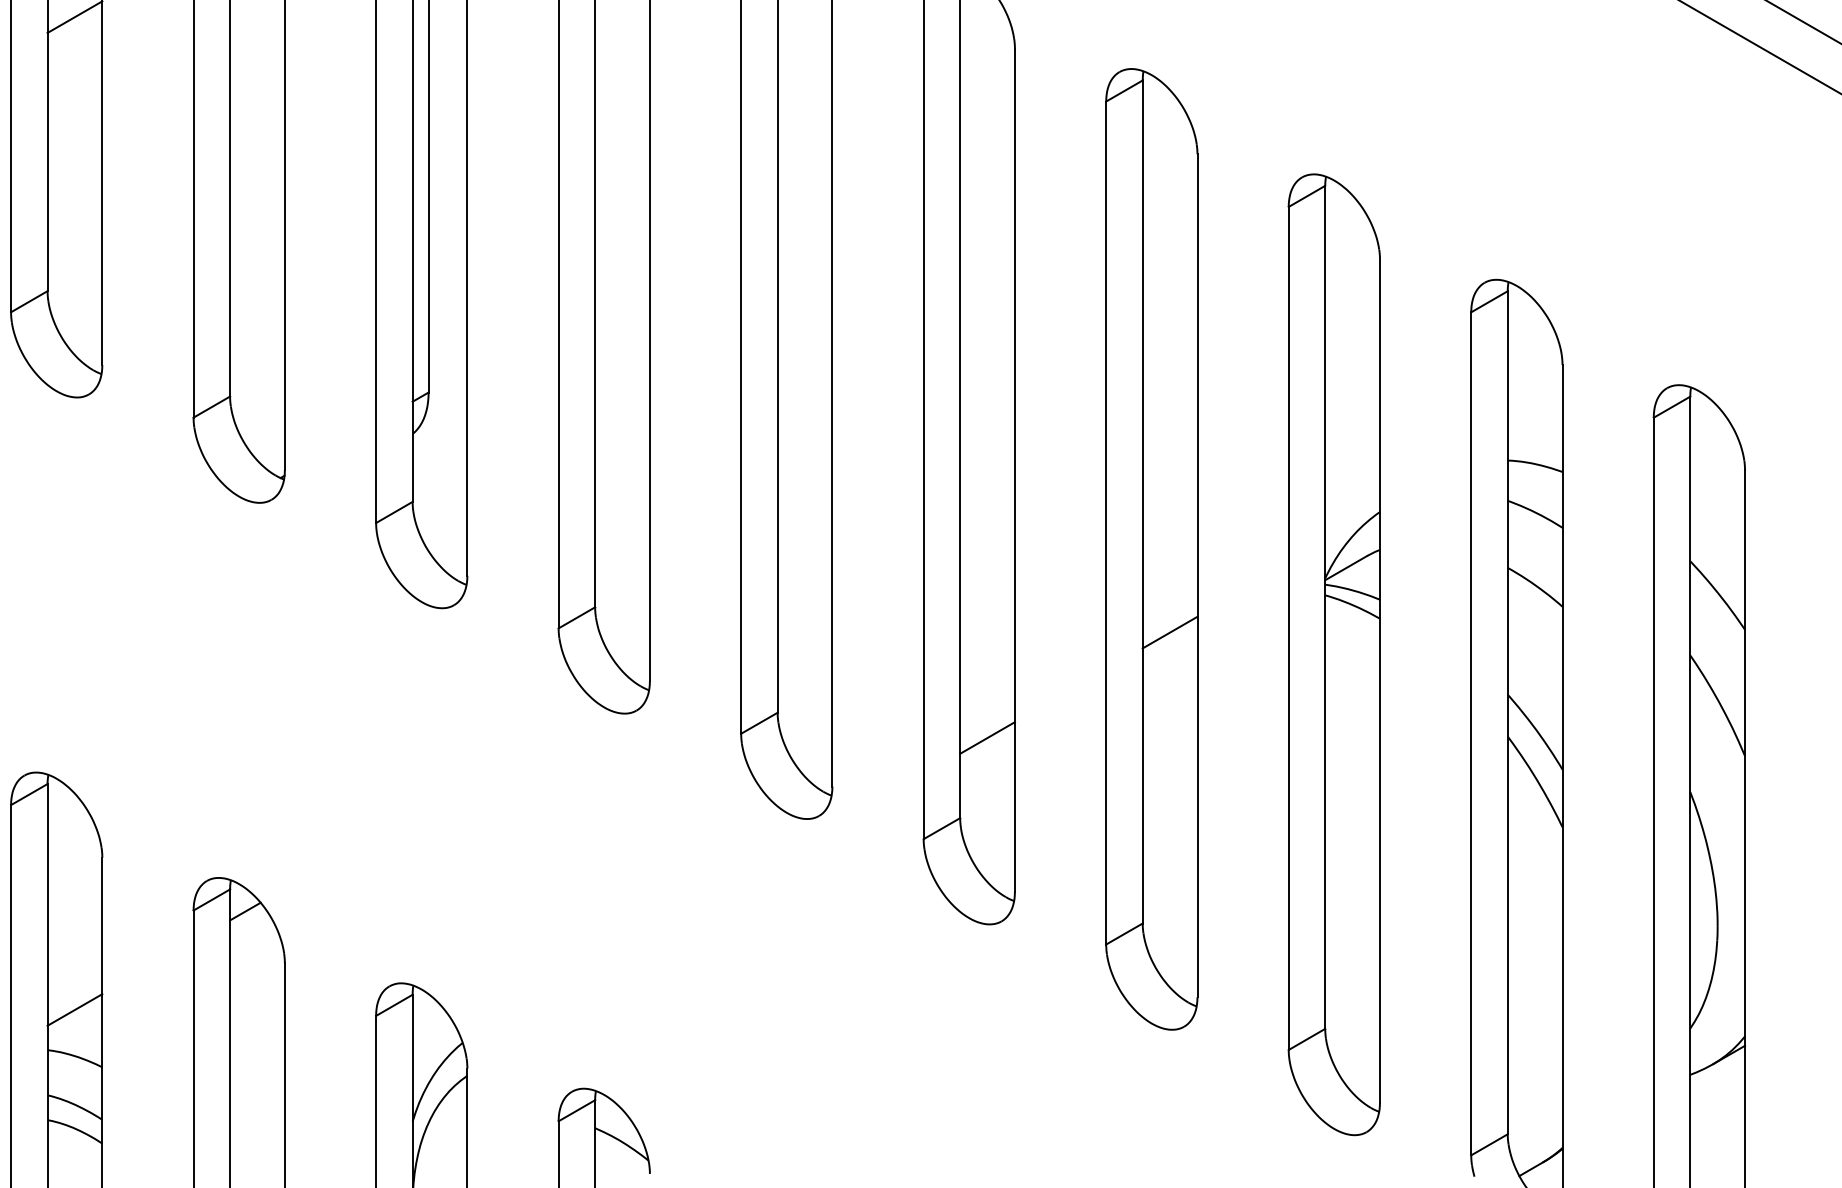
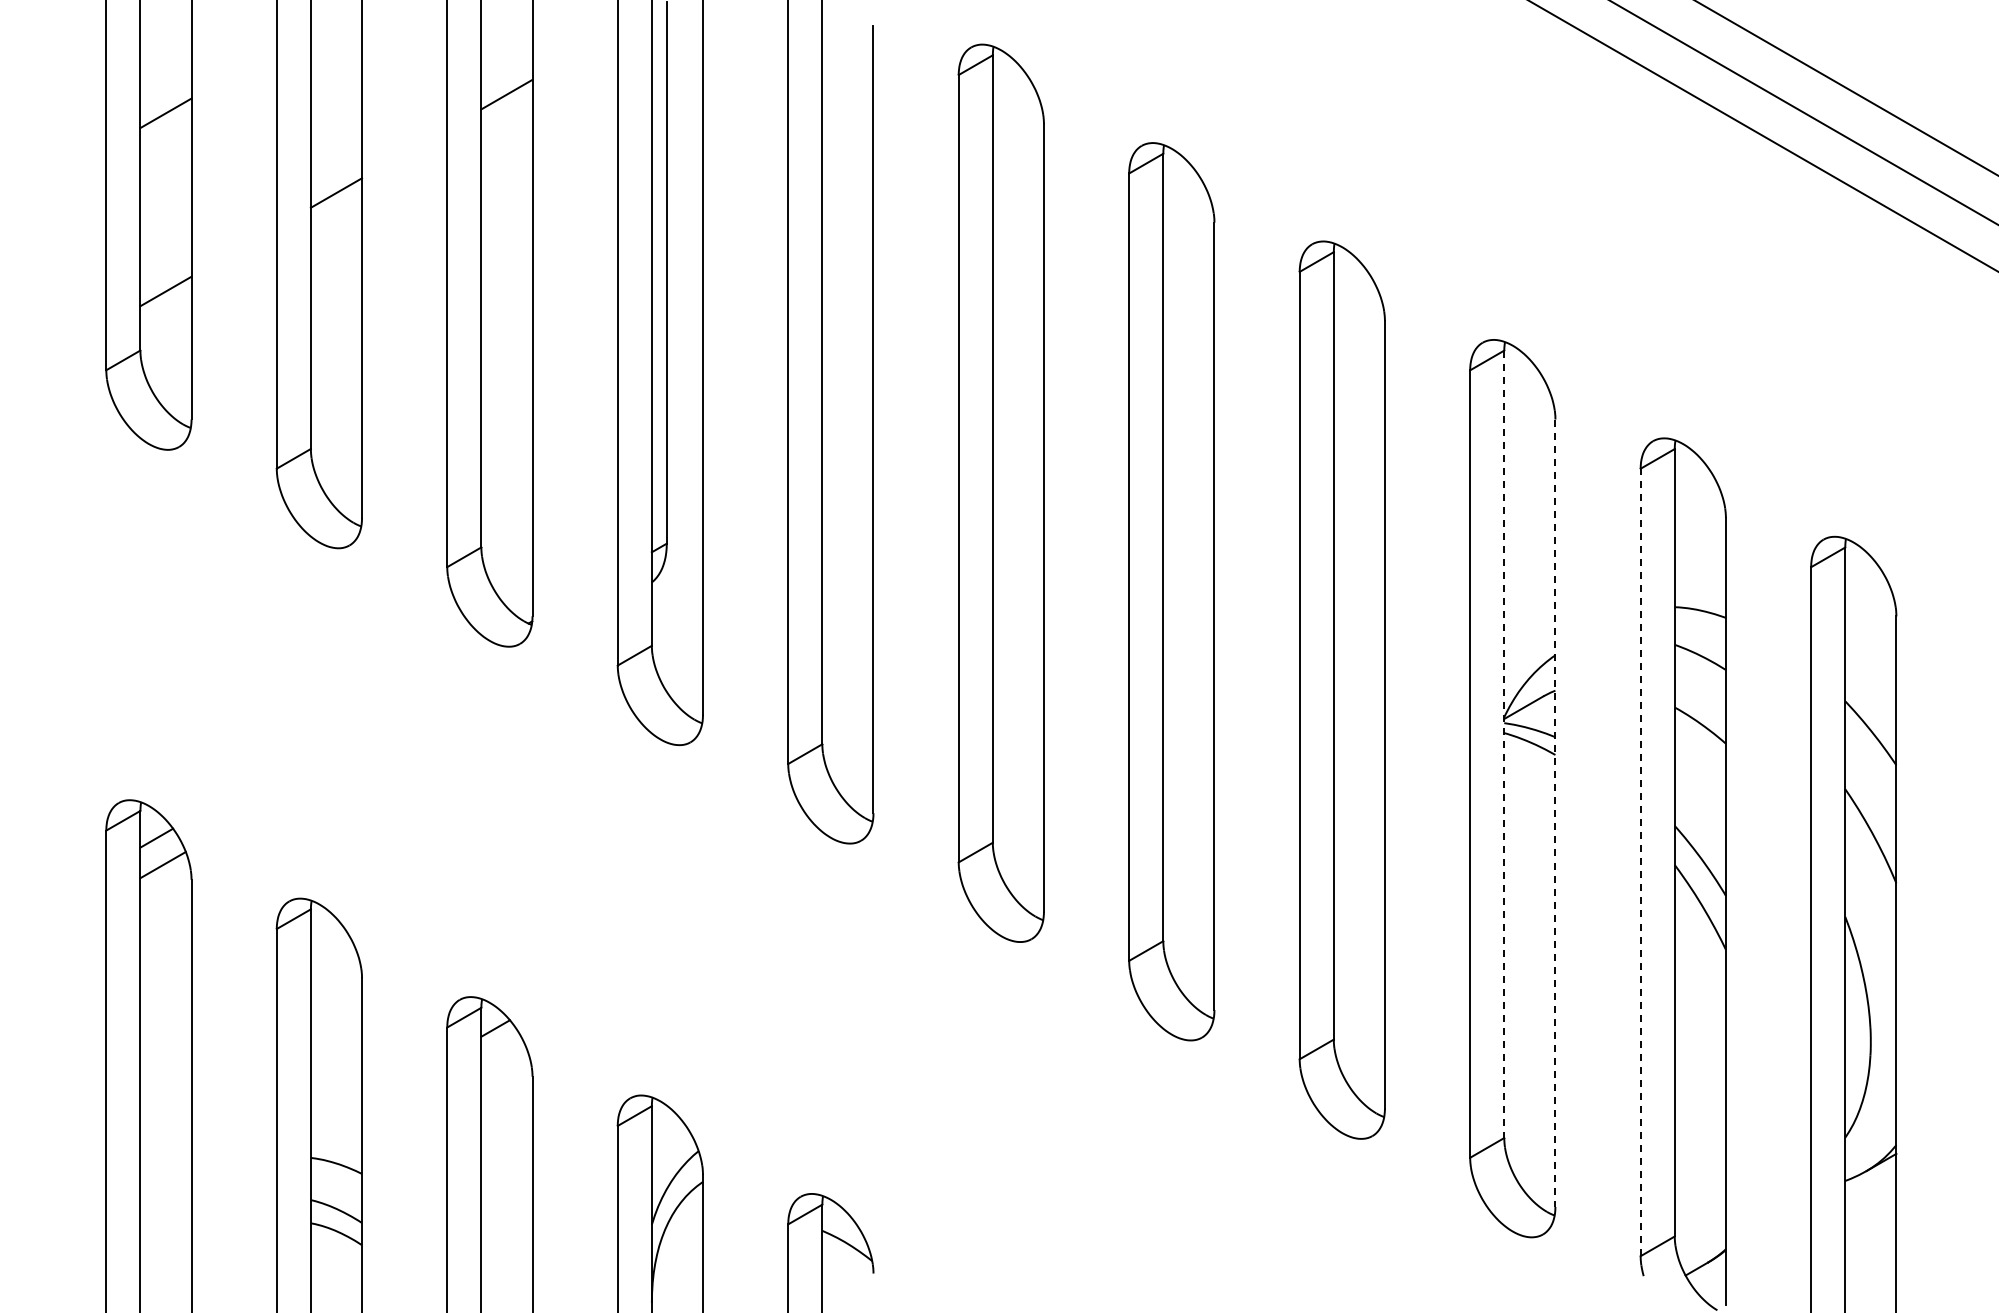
line: (1325, 607) -> (1504, 744), solid -> dashed
line: (1169, 632) -> (1358, 767), removed
line: (1380, 681) -> (1555, 813), solid -> dashed
line: (1471, 733) -> (1640, 862), solid -> dashed
line: (987, 738) -> (1188, 866), removed
line: (75, 1010) -> (336, 1120), removed

